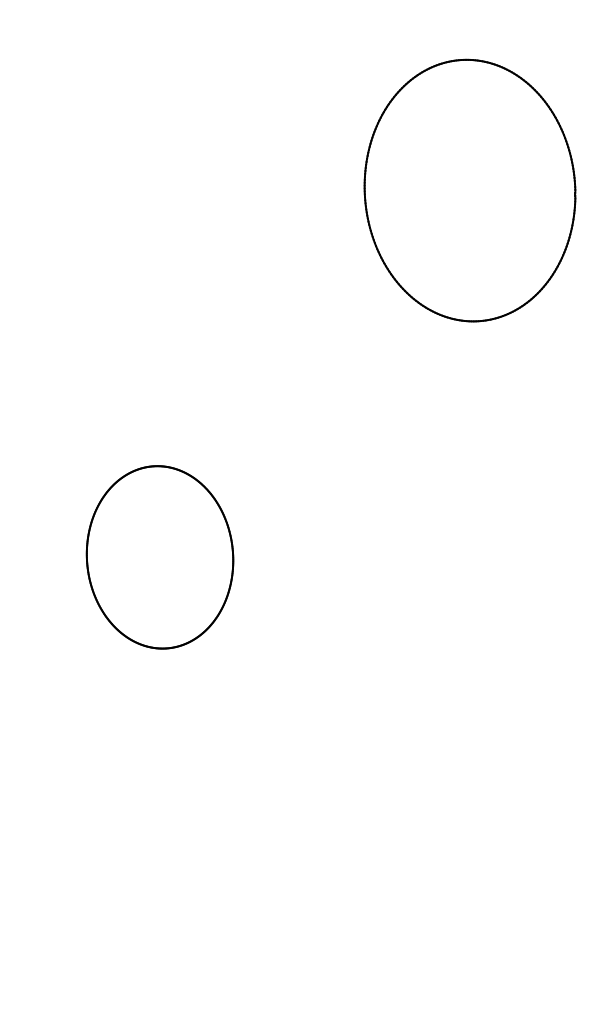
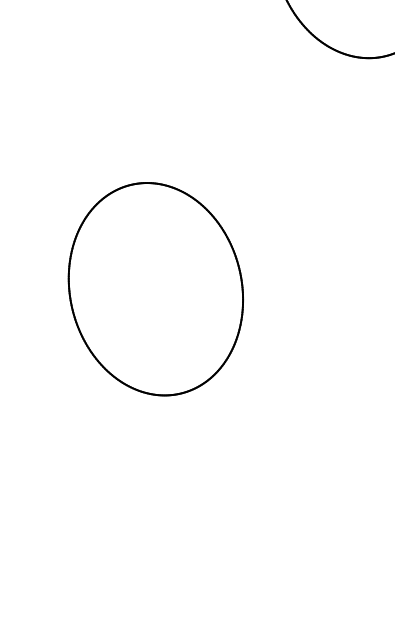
part: (159, 557) -> (155, 289), size x1.43

